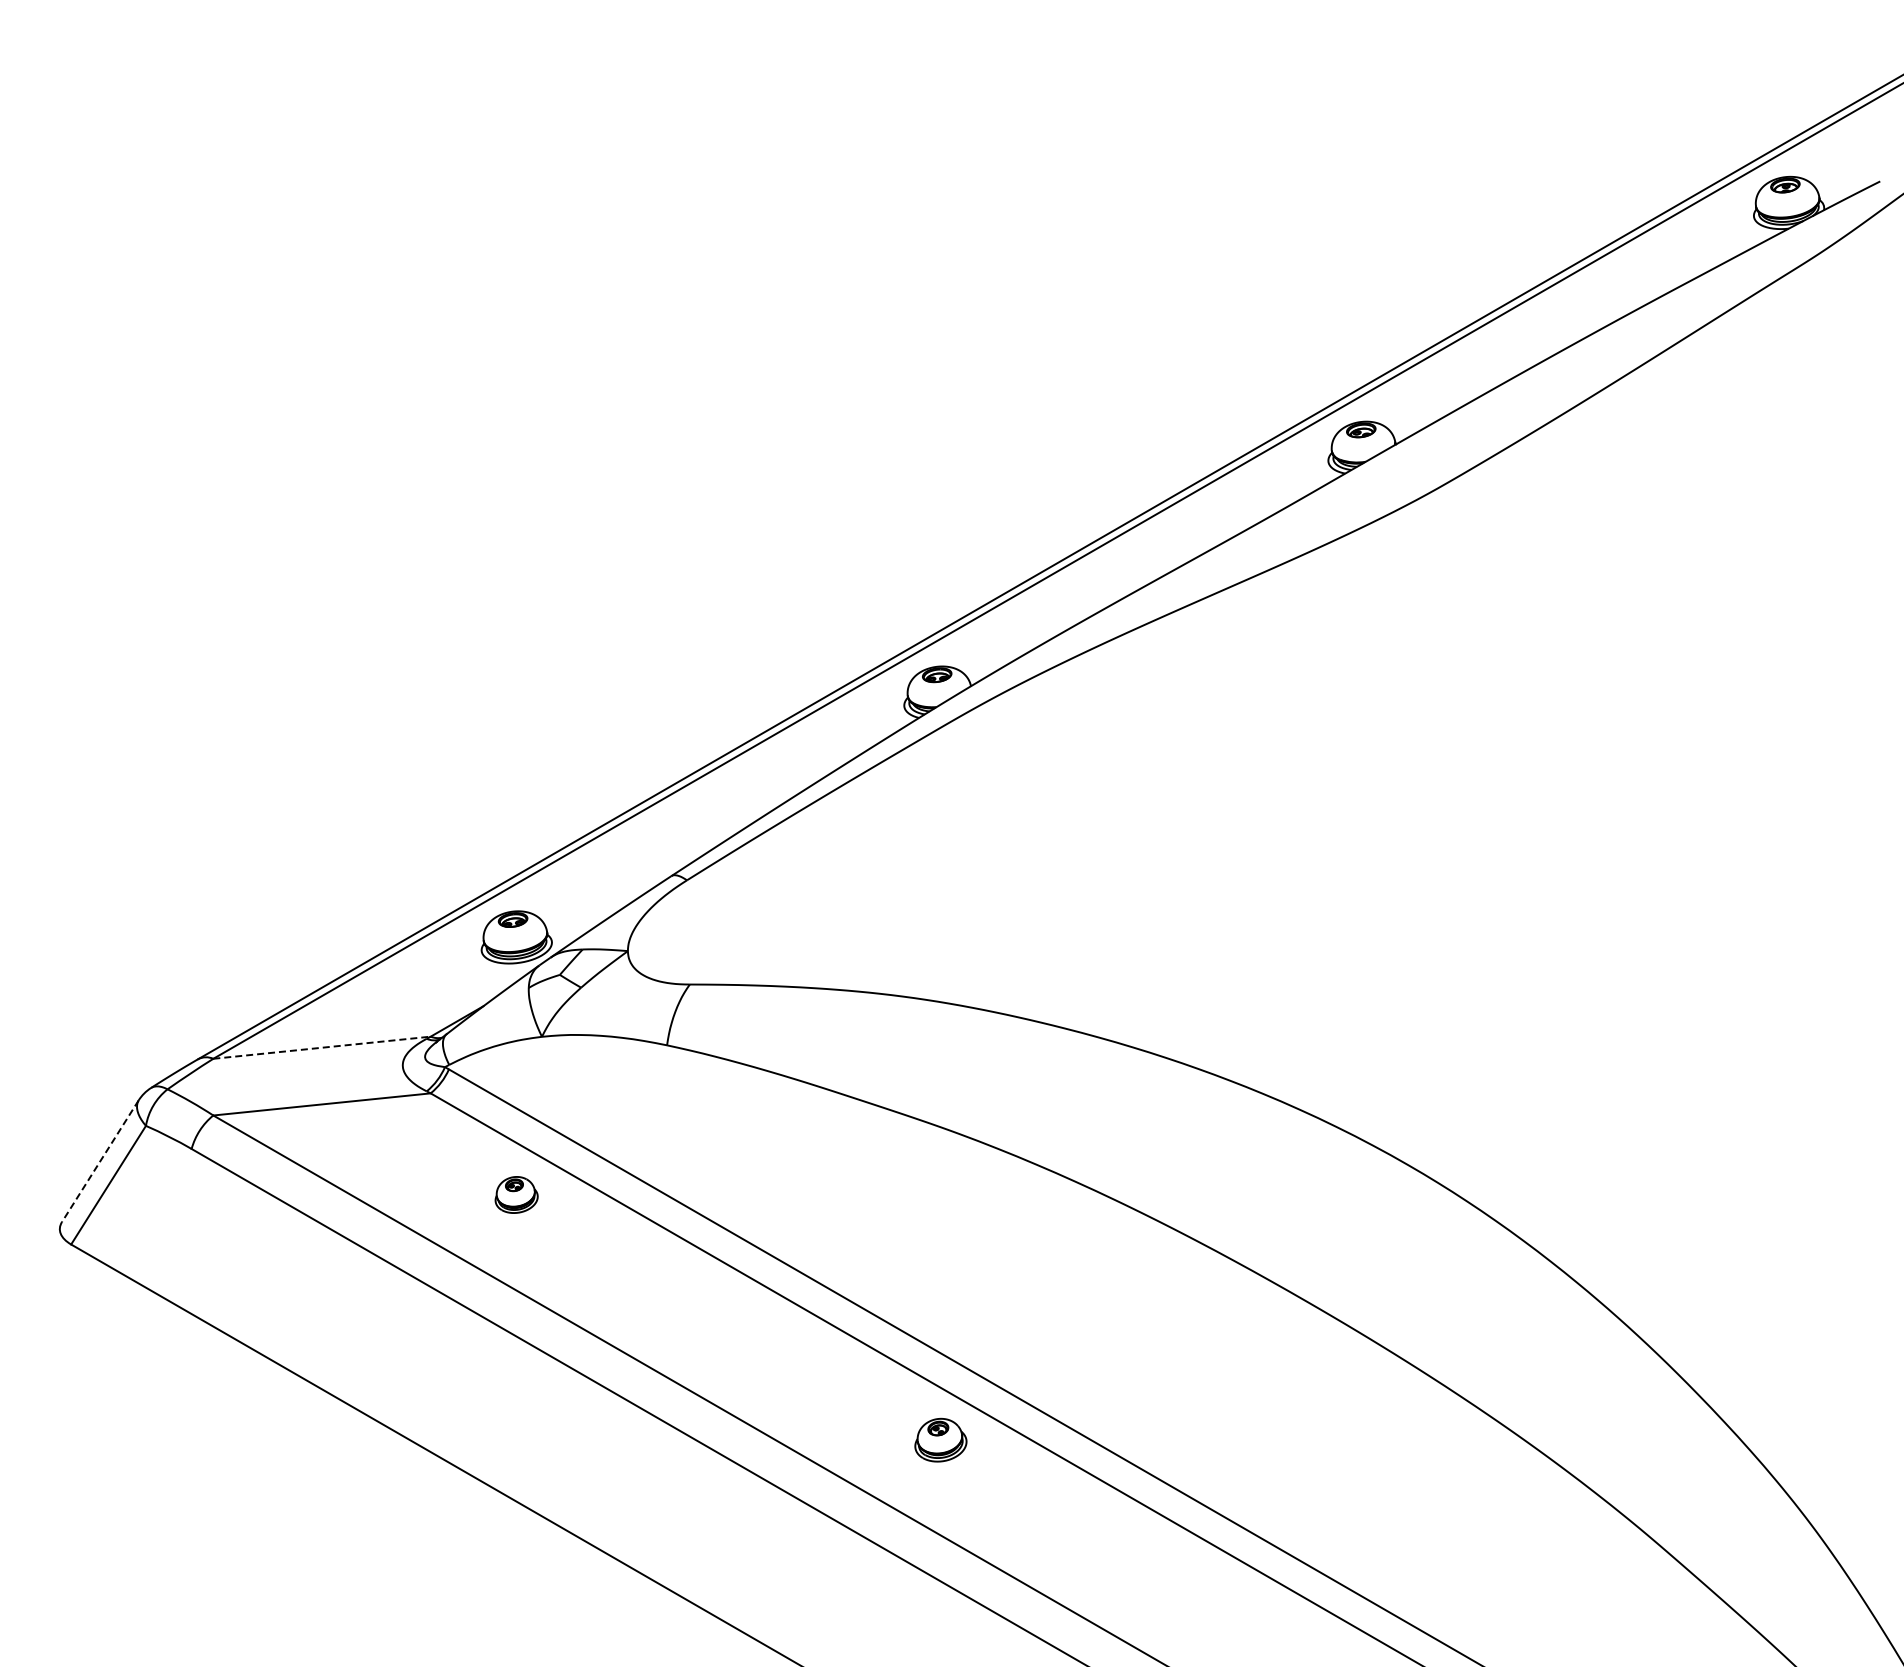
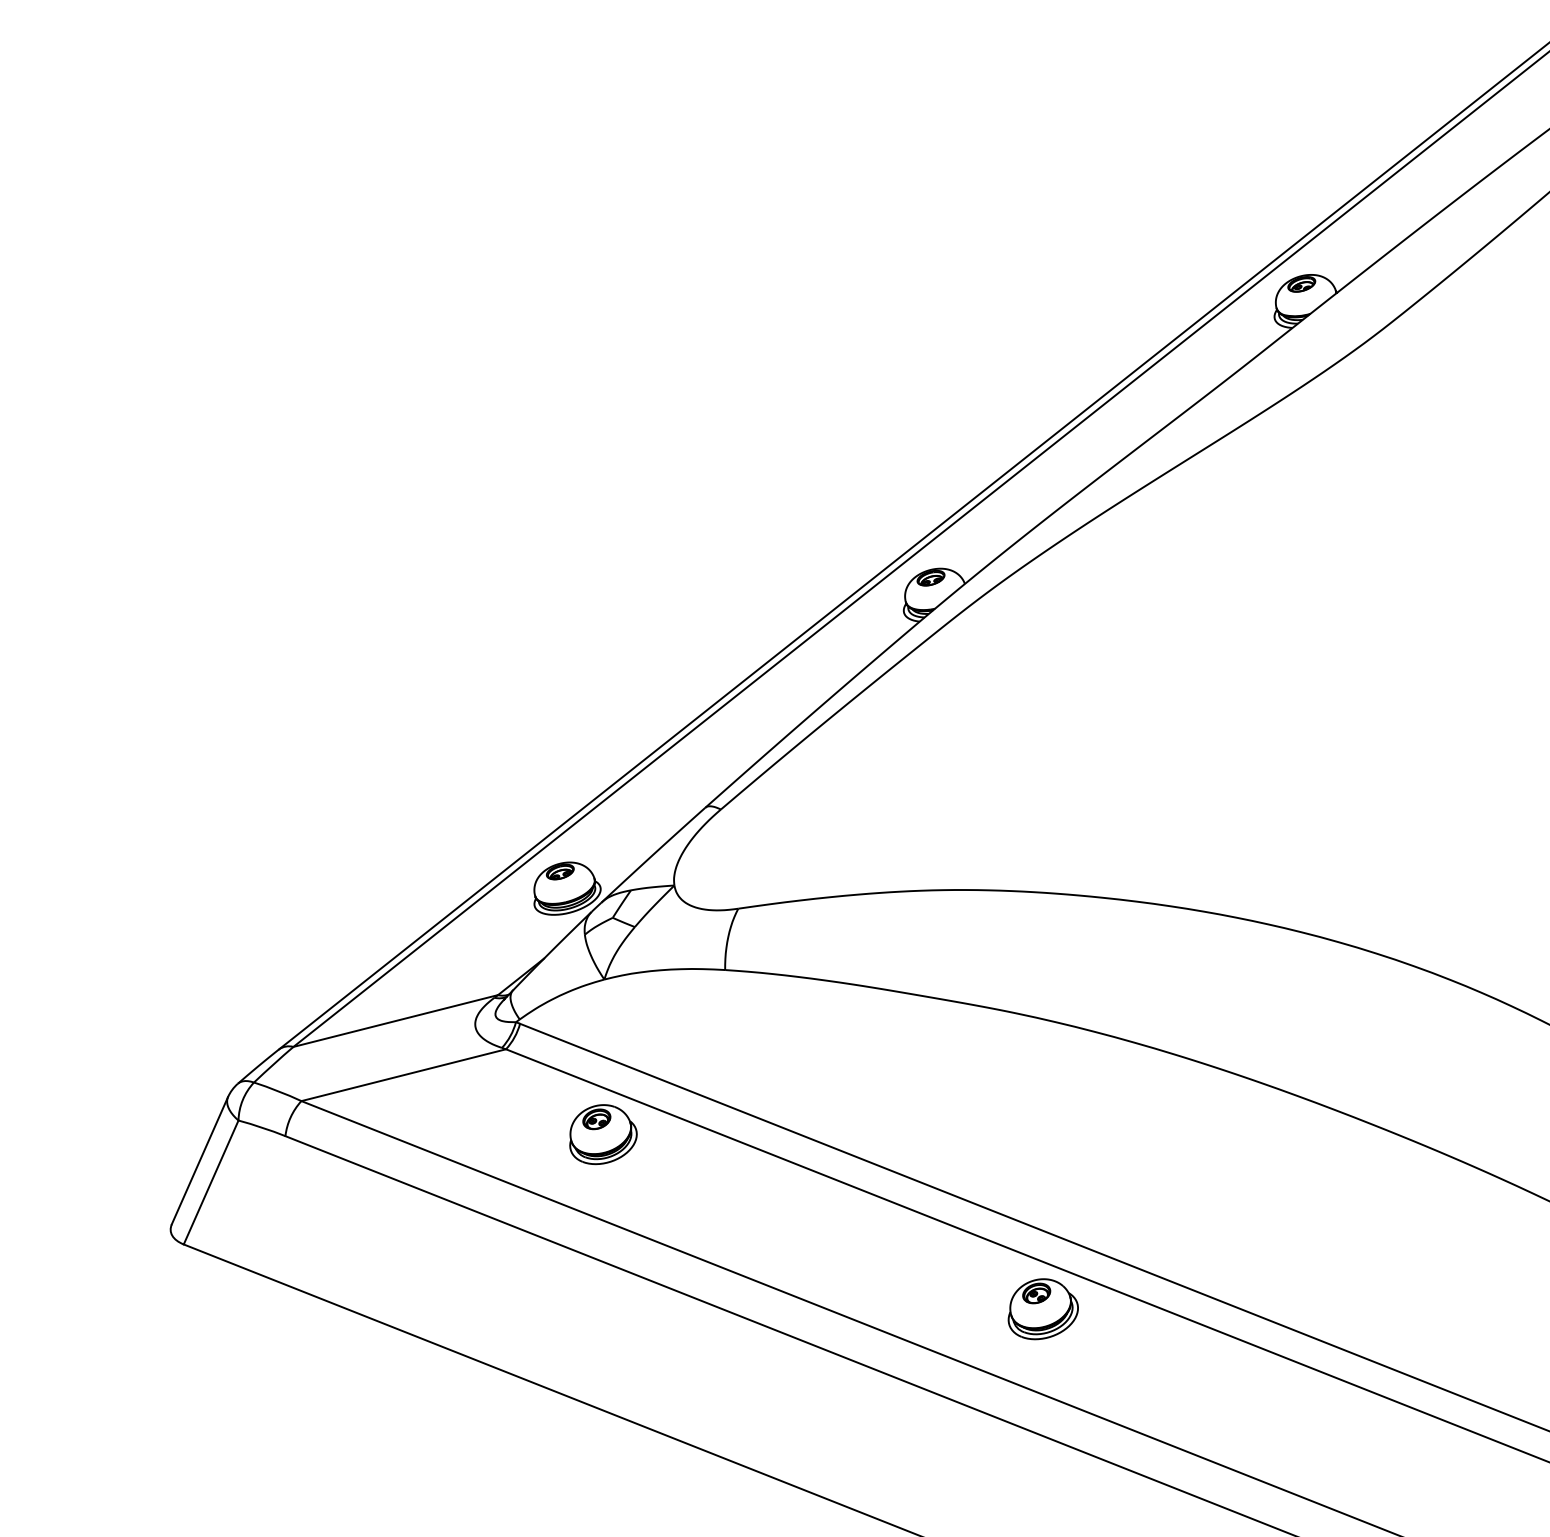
line: (322, 1047) -> (396, 1020), dashed -> solid
line: (100, 1161) -> (200, 1160), dashed -> solid
part: (516, 1194) -> (602, 1133), size x1.67
part: (940, 1439) -> (1042, 1308), size x1.43

